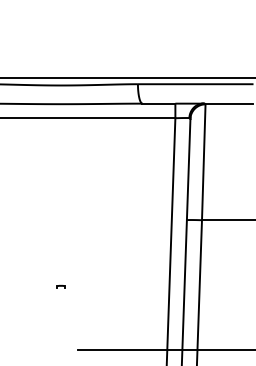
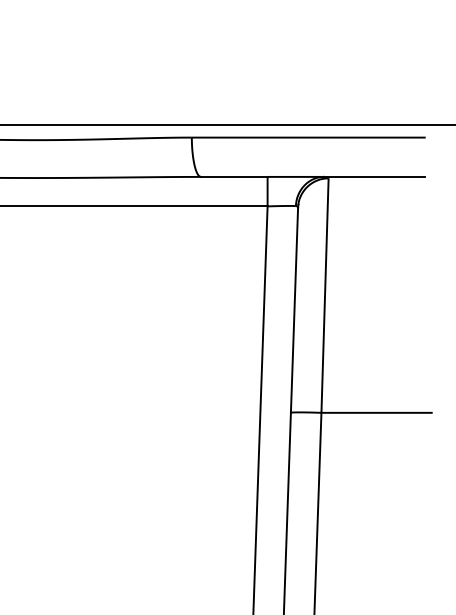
part: (60, 286) -> (35, 546), removed

